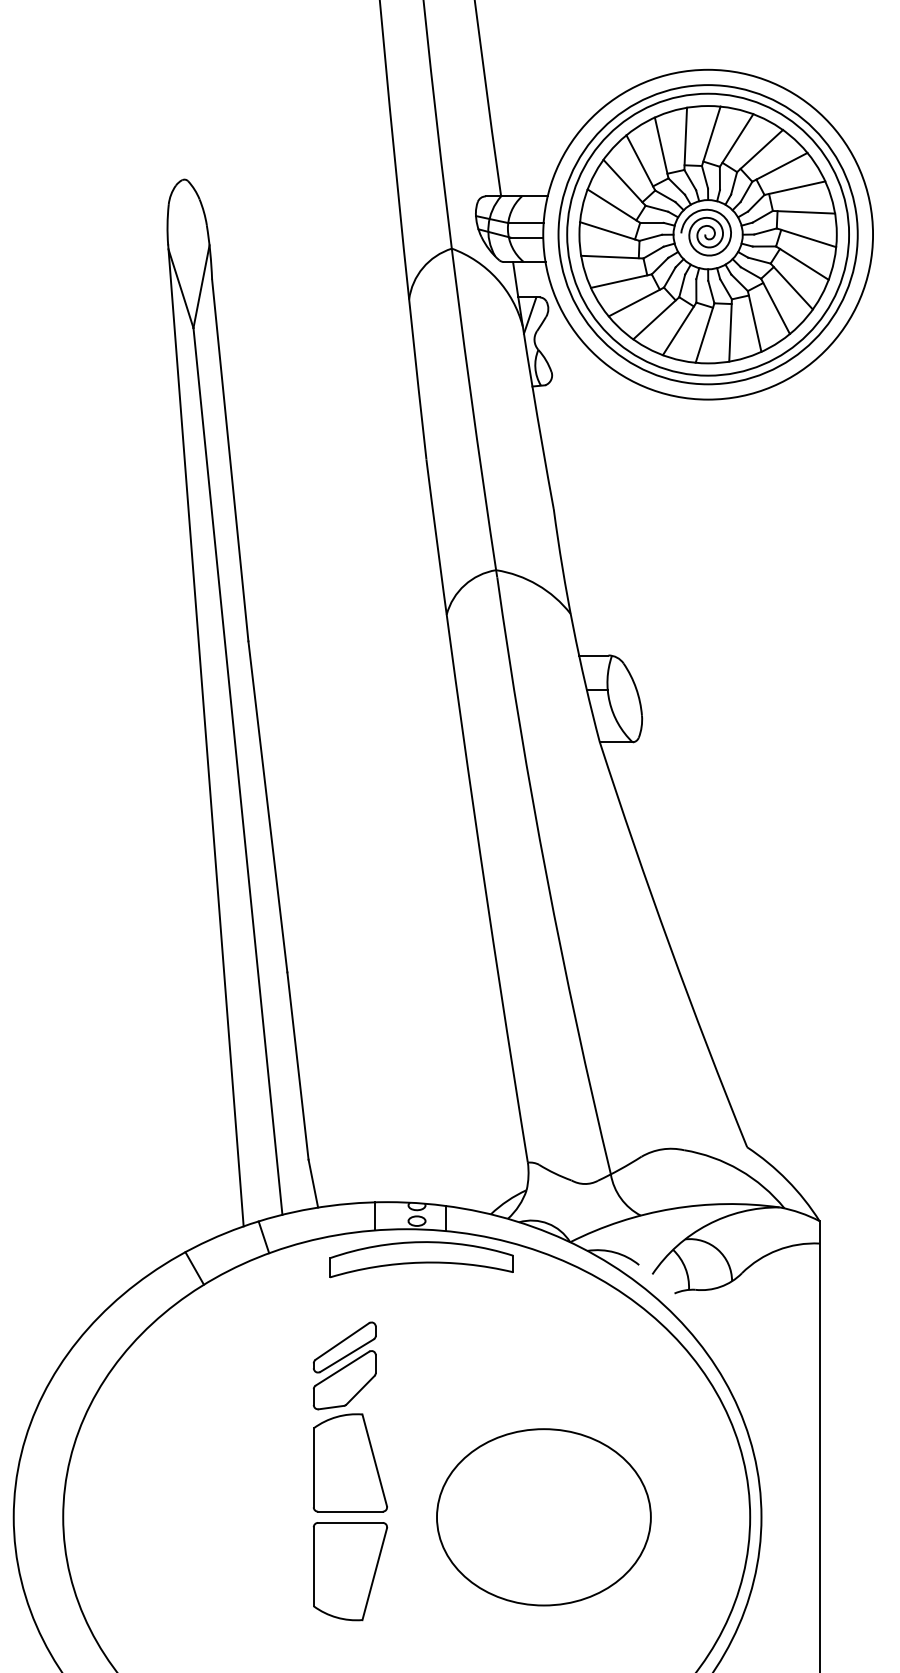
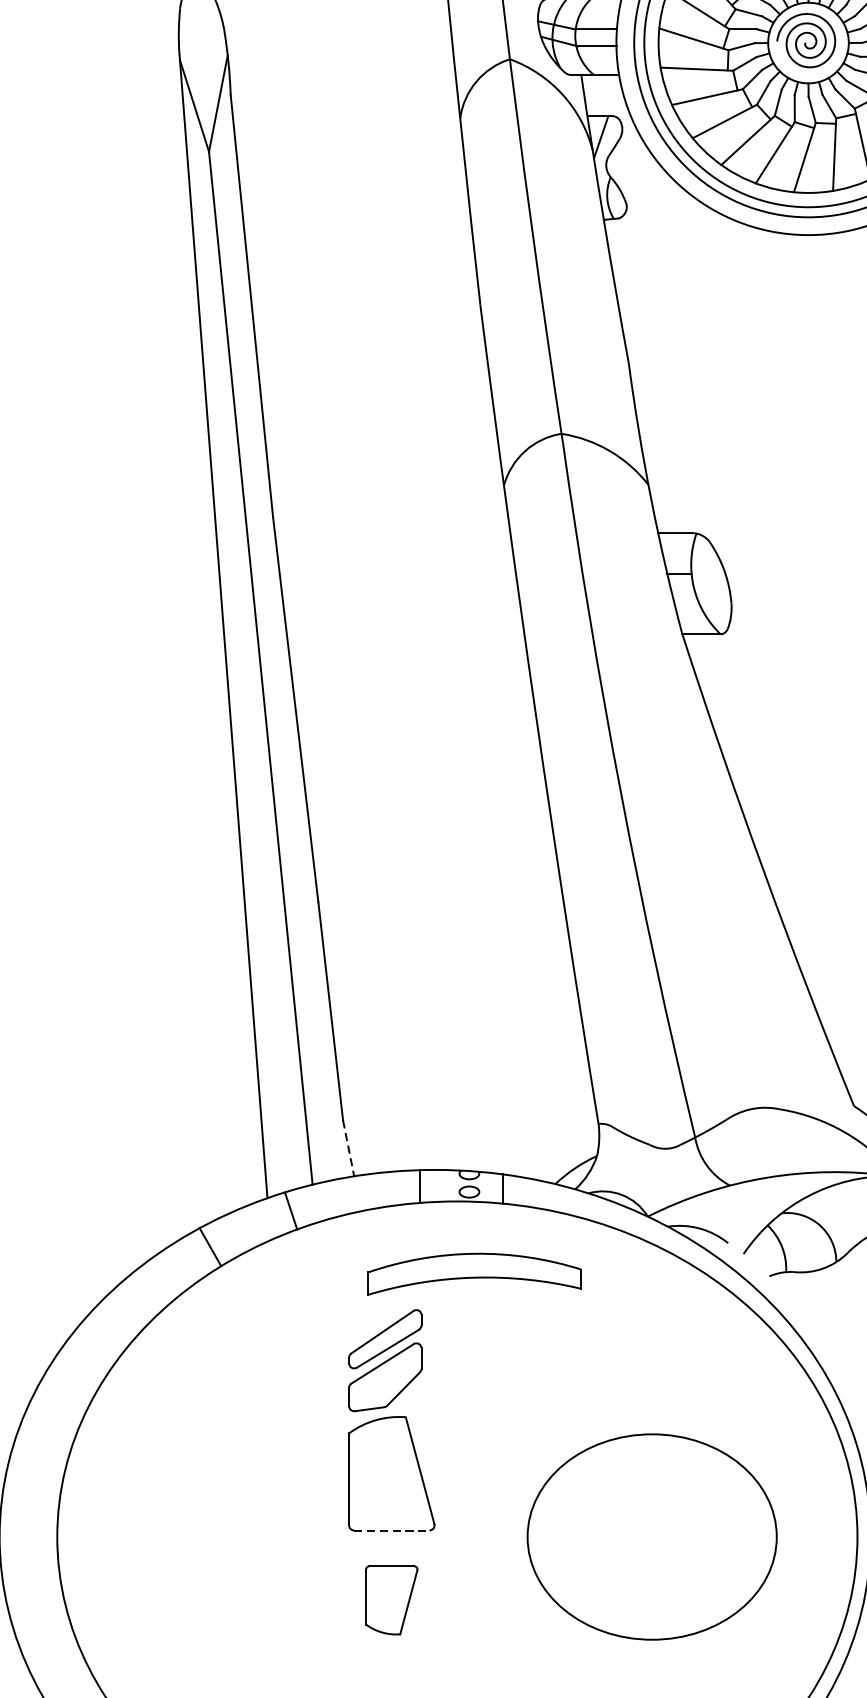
line: (313, 1184) -> (348, 1149), solid -> dashed
part: (421, 1259) -> (474, 1274), moved
line: (350, 1511) -> (391, 1530), solid -> dashed
part: (543, 1517) -> (651, 1537), moved
part: (350, 1571) -> (391, 1600), size x0.6

